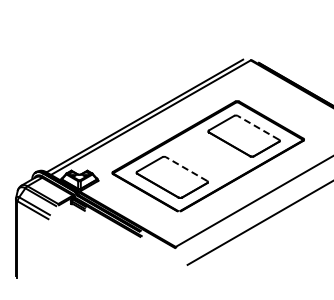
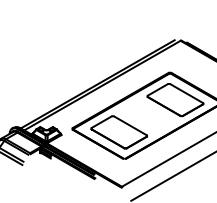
line: (258, 127) -> (186, 93), dashed -> solid
line: (186, 169) -> (130, 126), dashed -> solid

